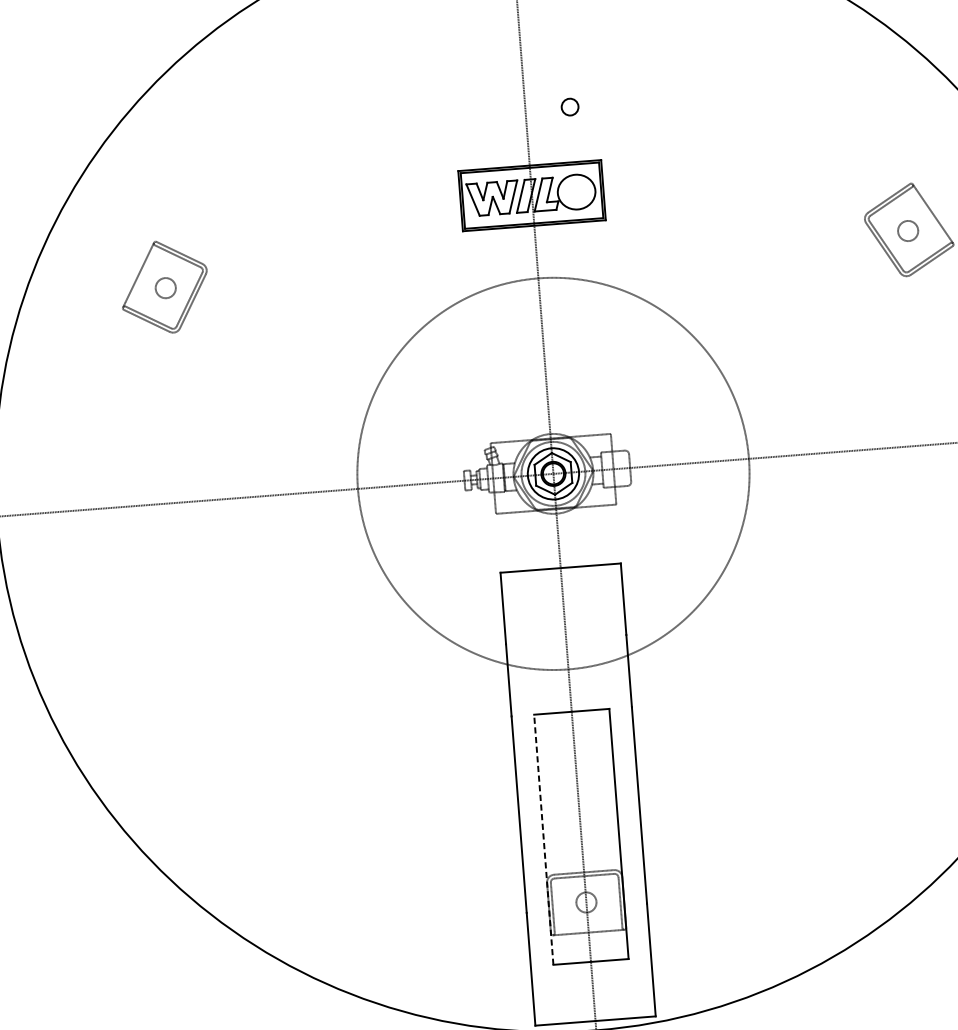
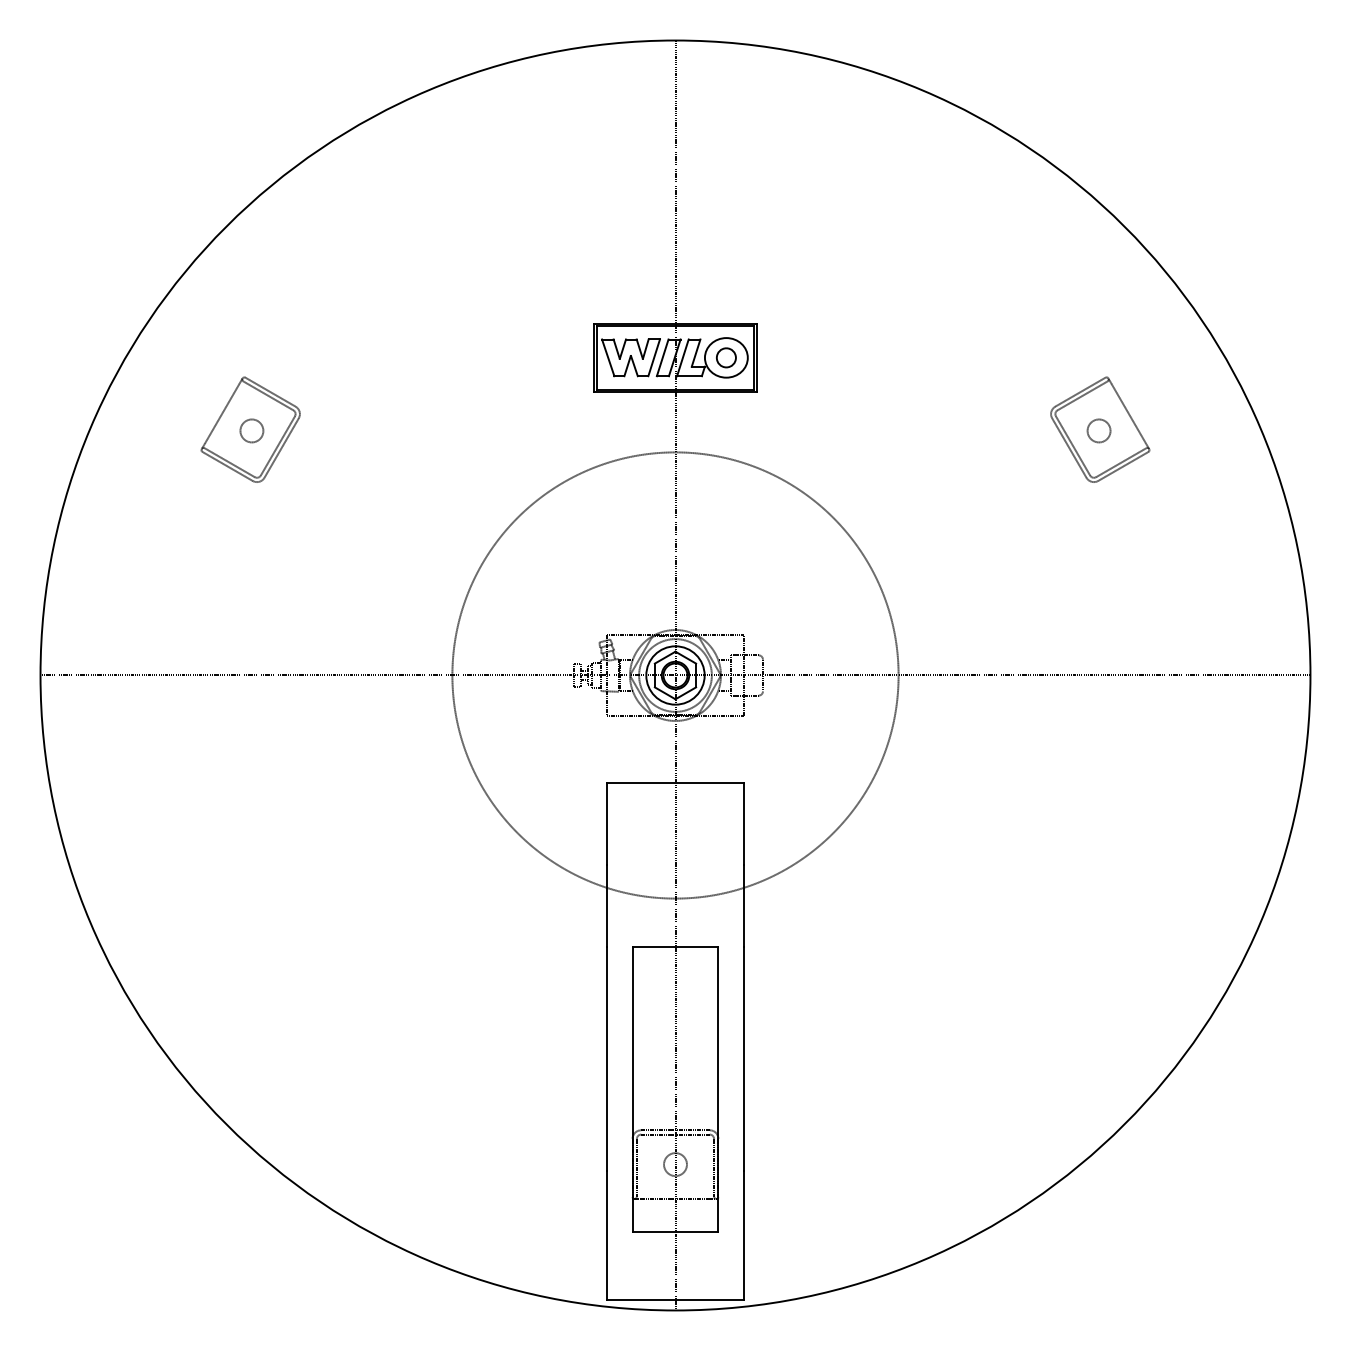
part: (570, 106) -> (726, 357), moved
line: (543, 839) -> (632, 1089), dashed -> solid

